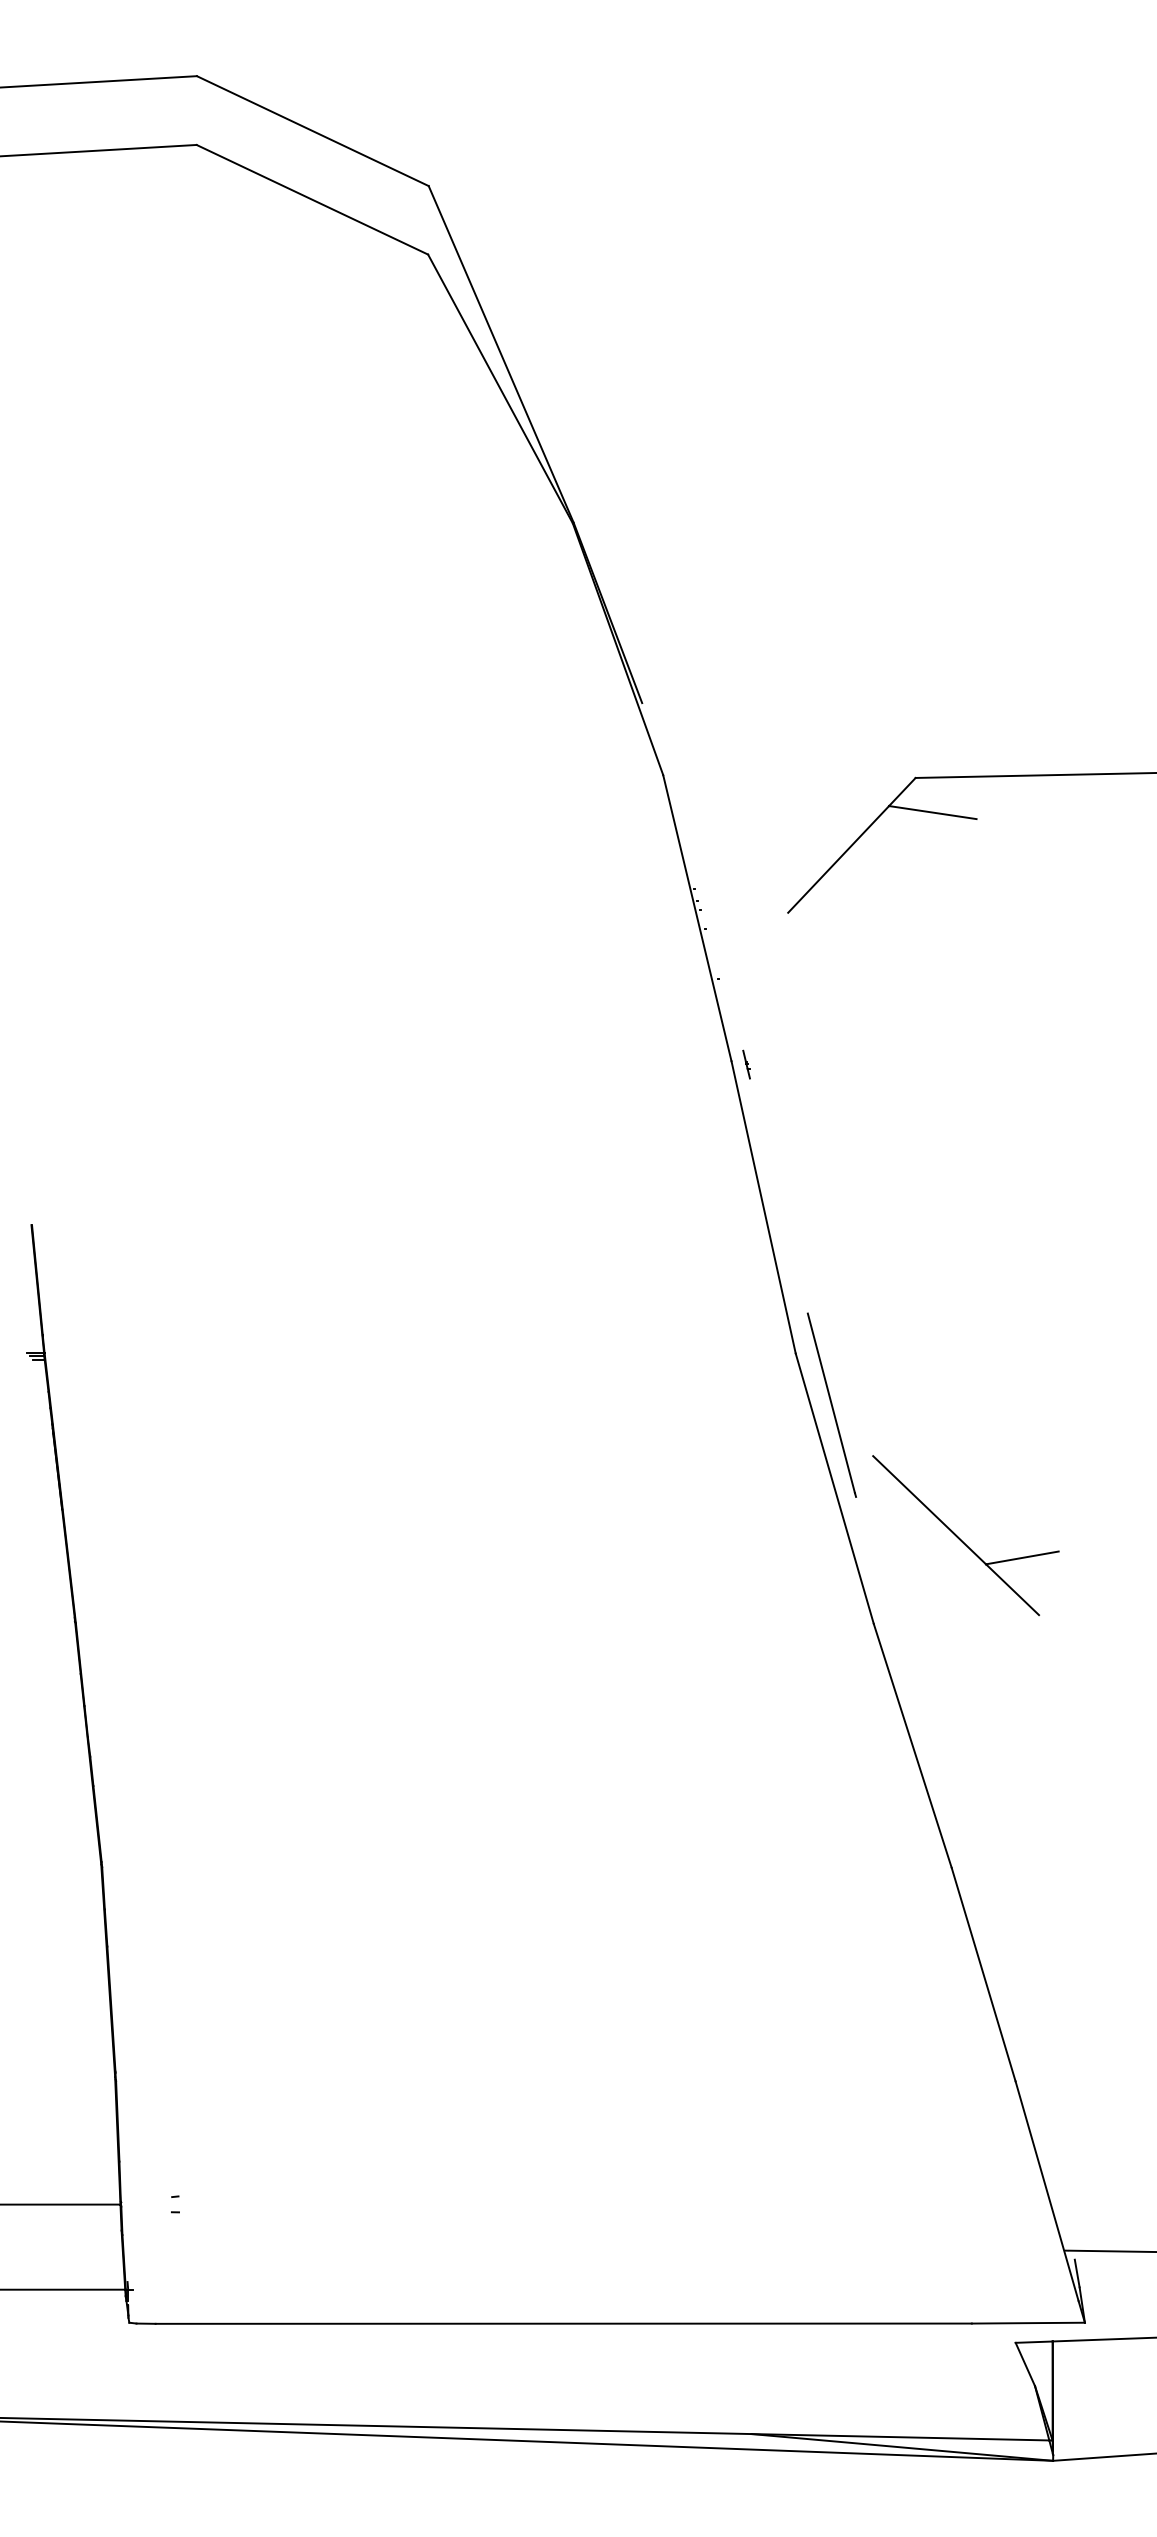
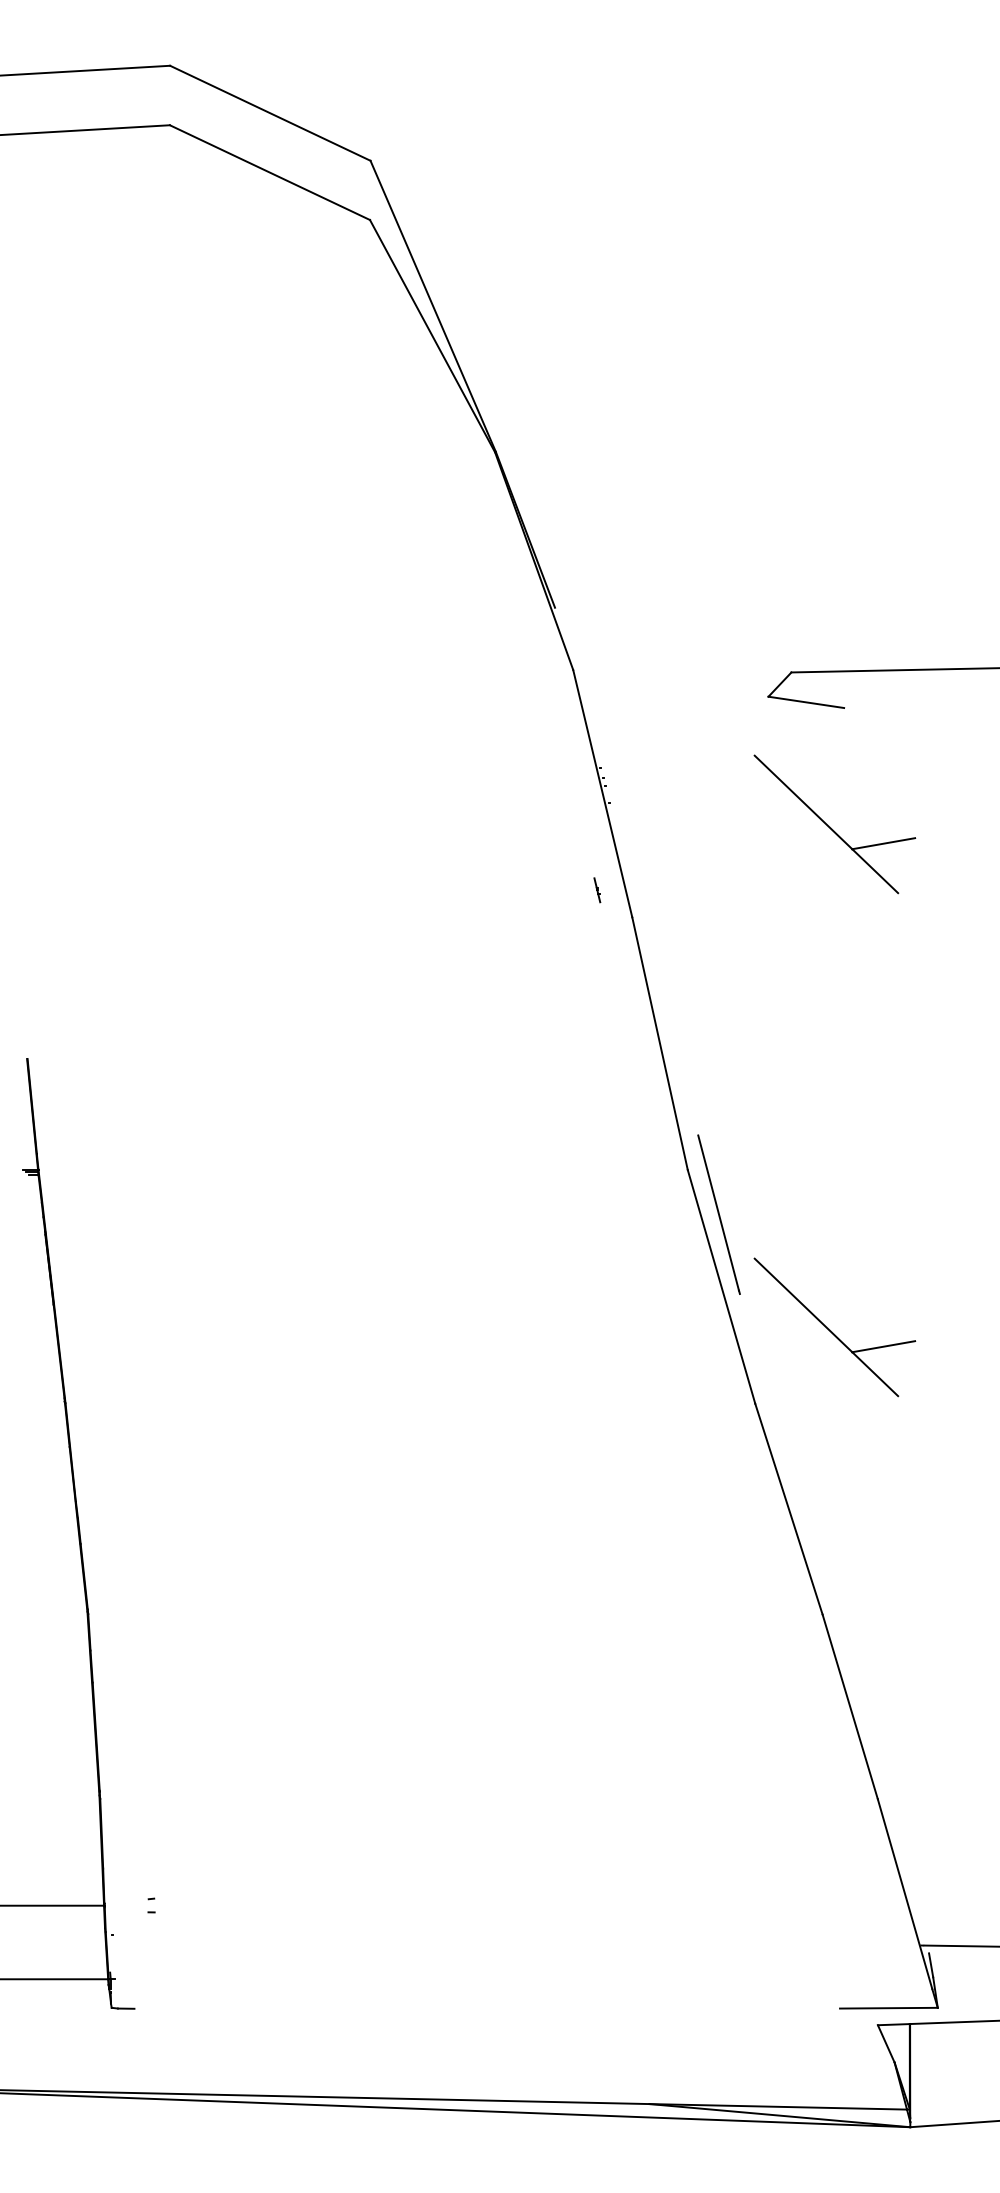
line: (838, 858) -> (724, 742), removed
part: (965, 953) -> (834, 824), added
line: (746, 1064) -> (597, 890), moved
line: (564, 2323) -> (487, 2008), removed

